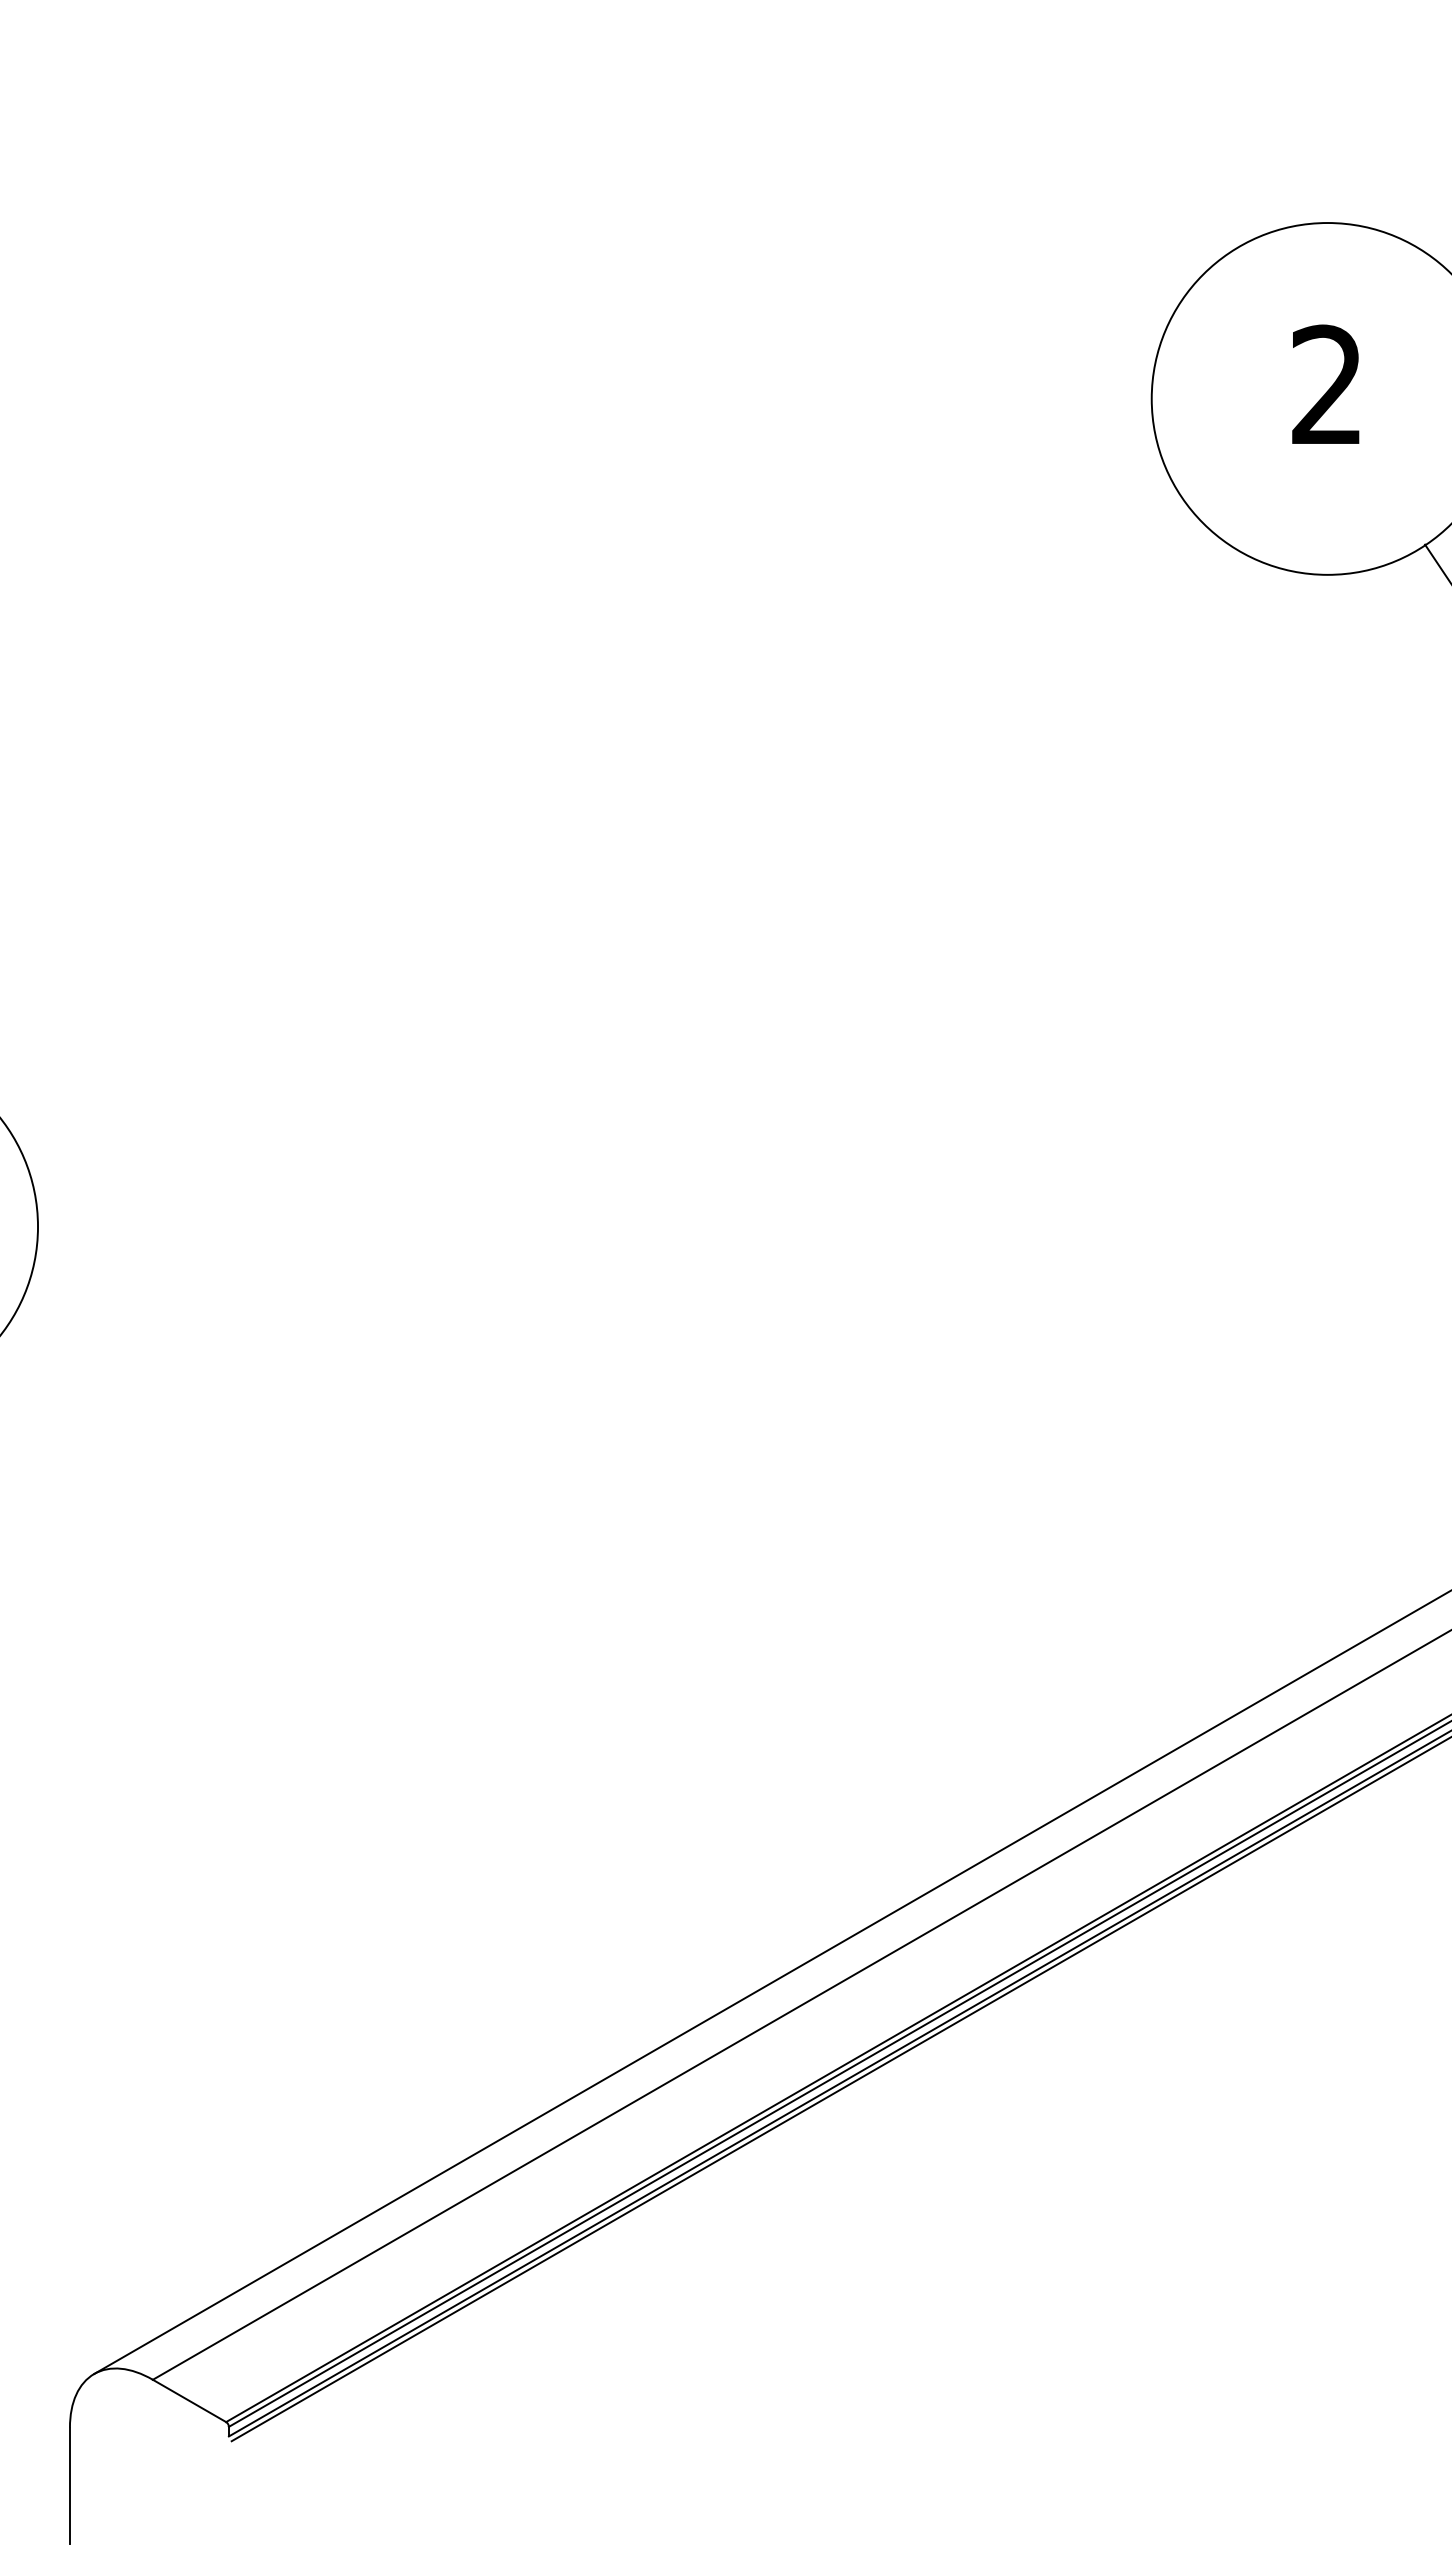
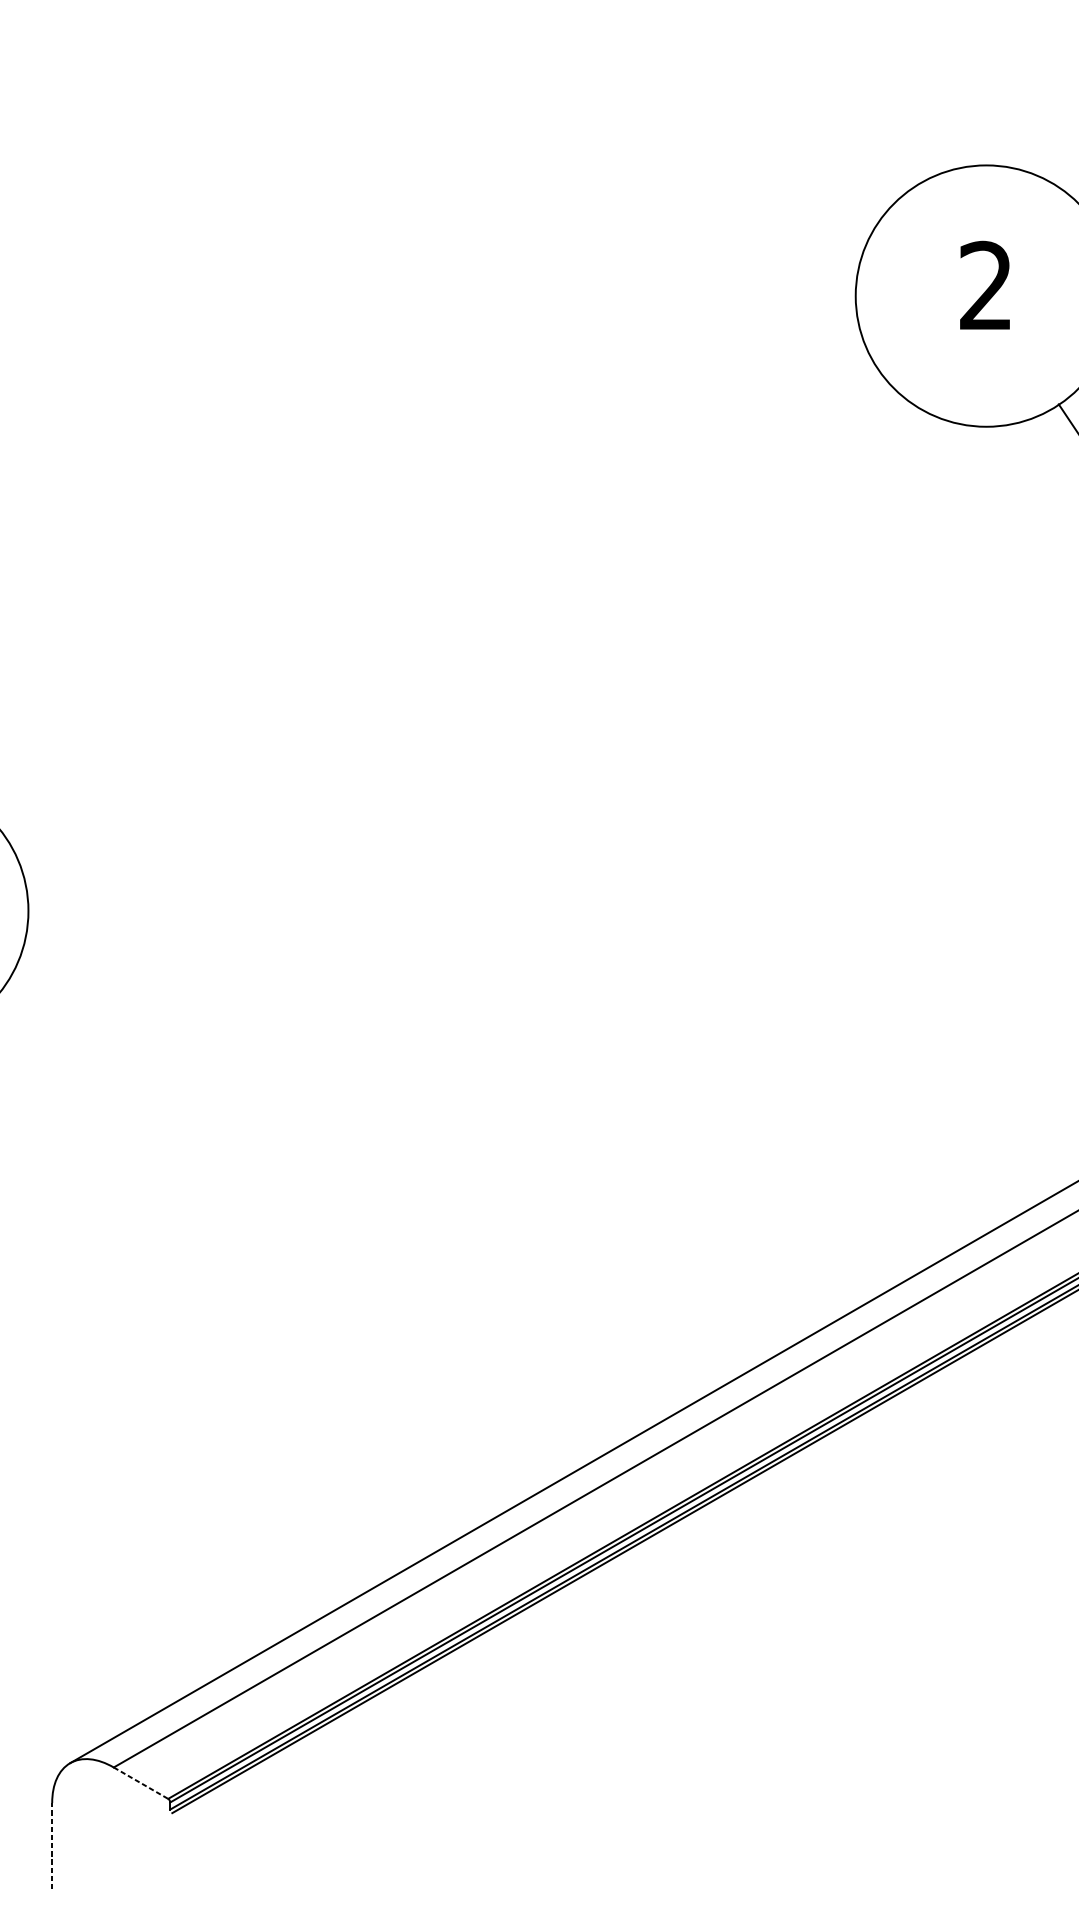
line: (189, 2401) -> (140, 1783), solid -> dashed
line: (69, 2485) -> (51, 1846), solid -> dashed

